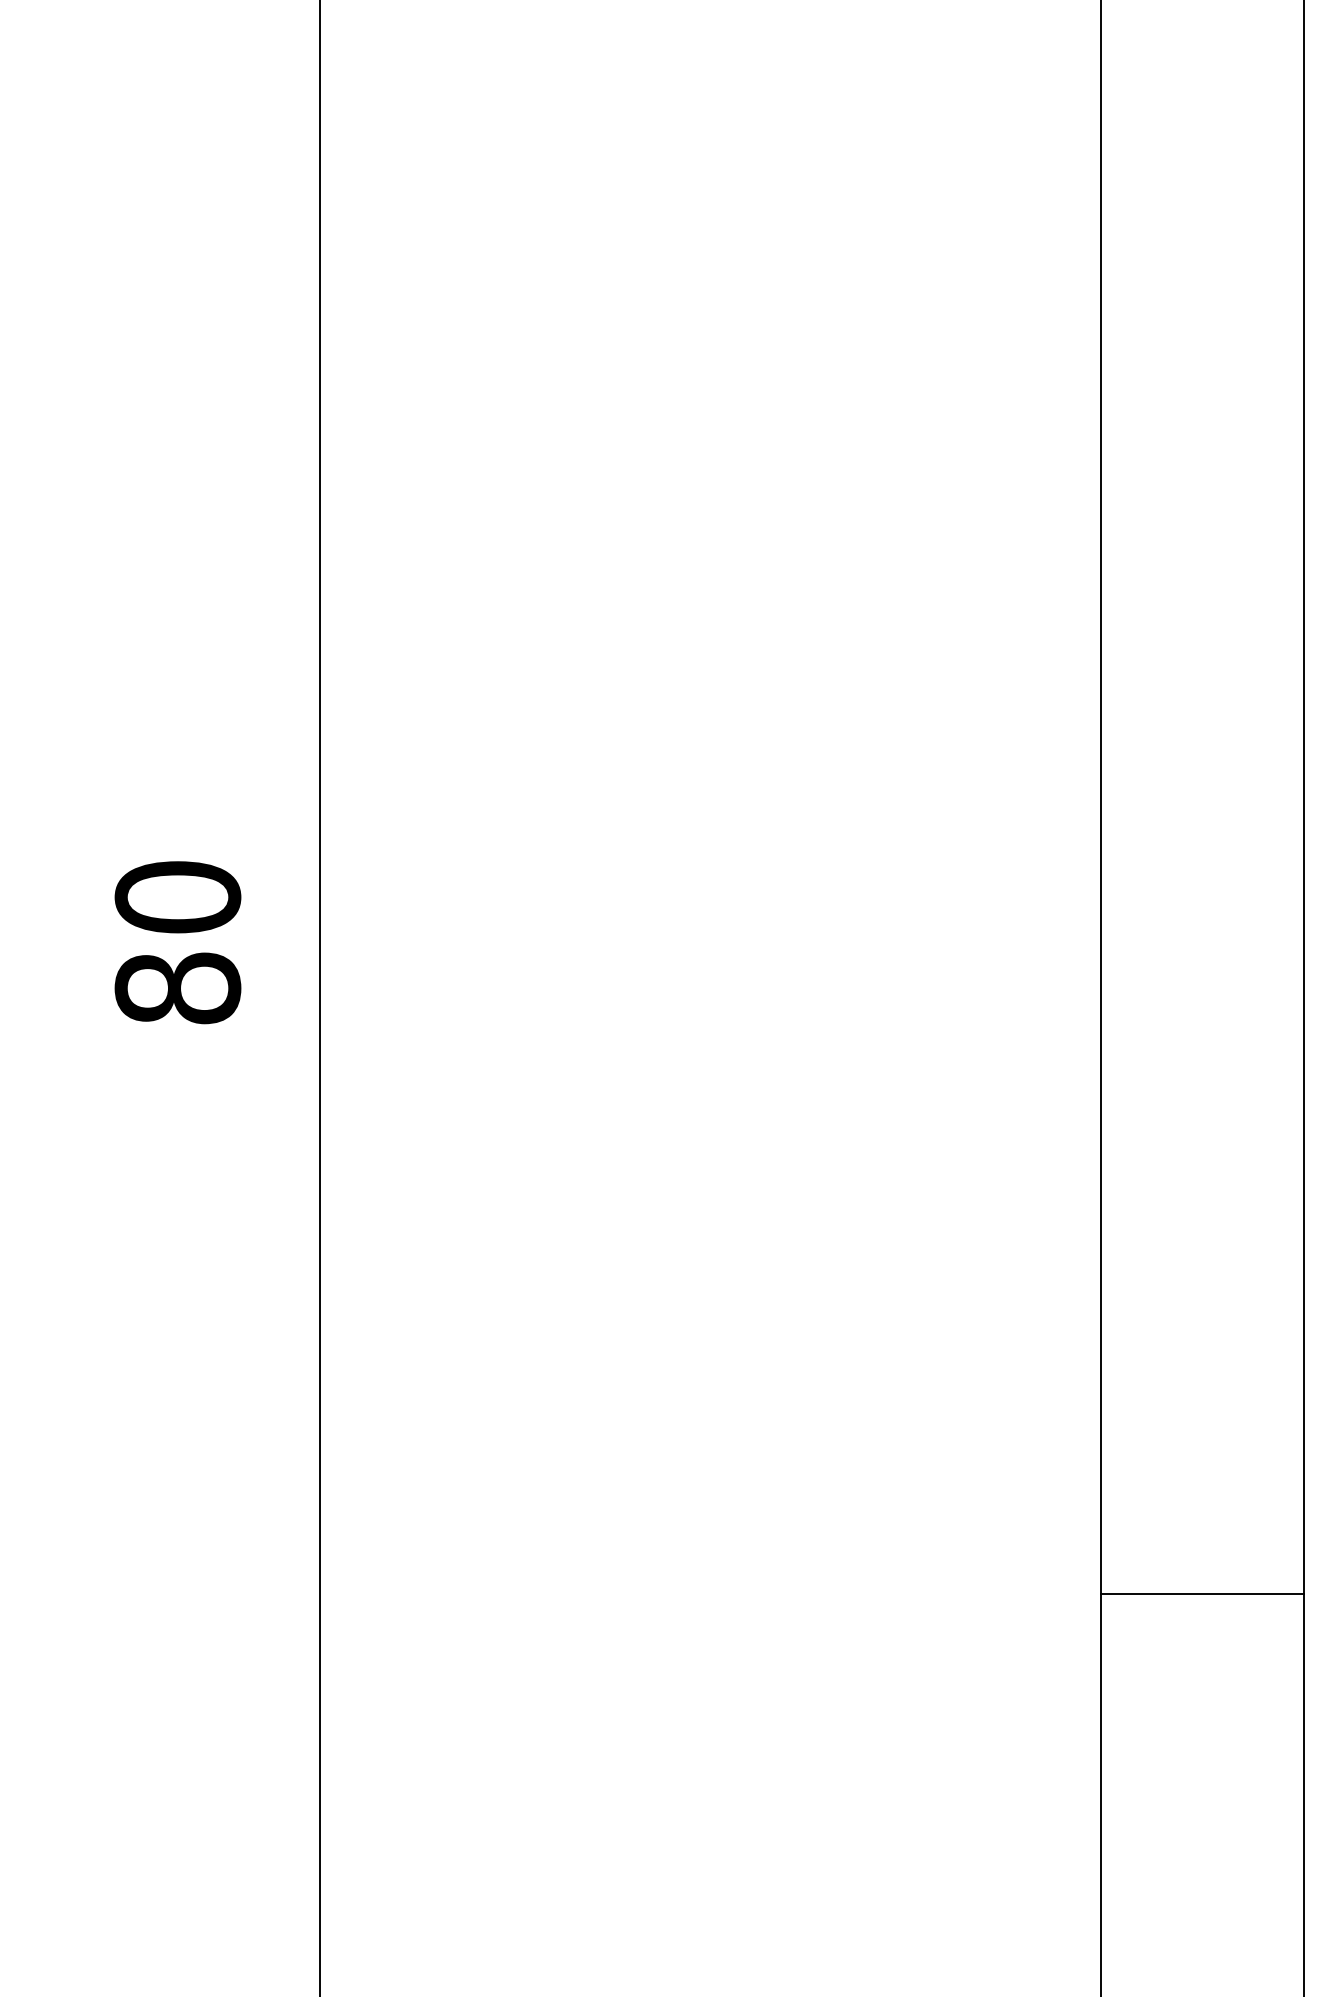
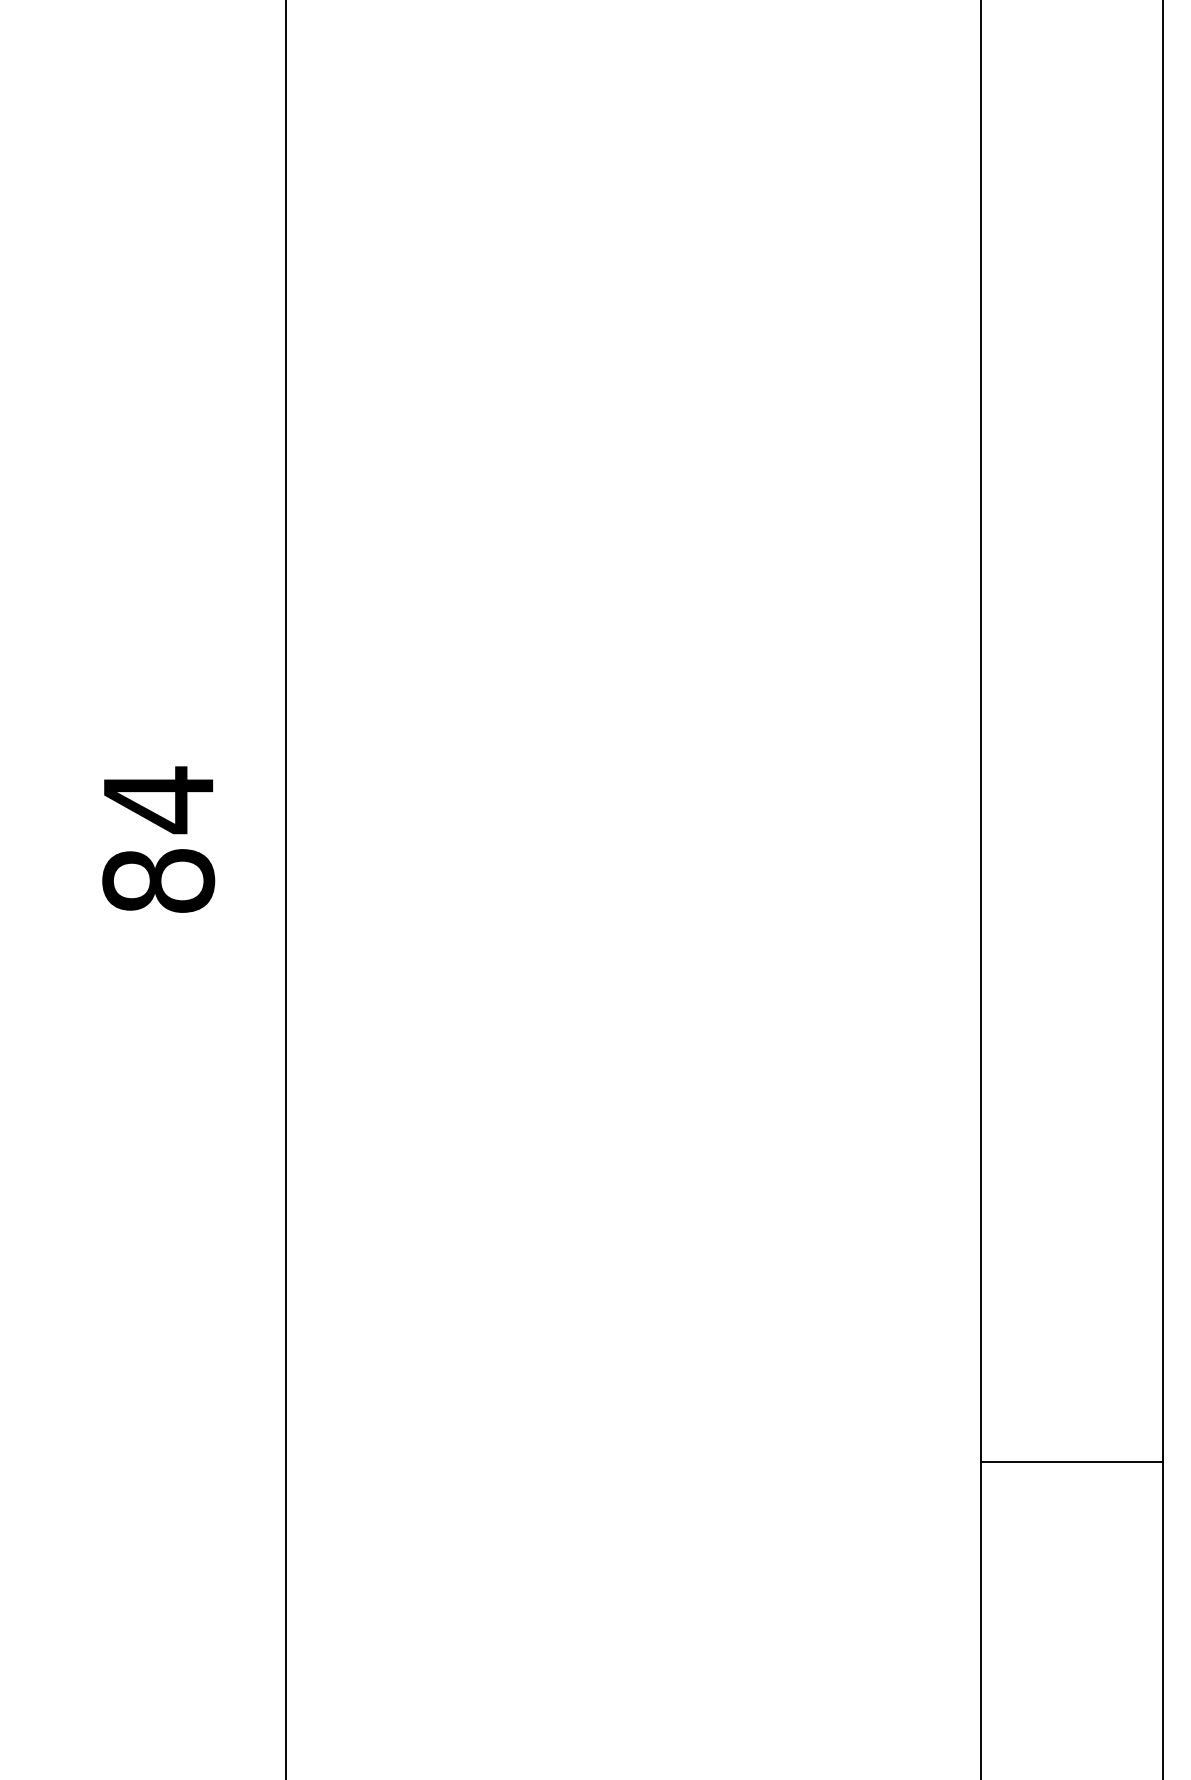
text: (177, 898) -> (158, 800), 80 -> 84
line: (1201, 1594) -> (1071, 1462), moved

